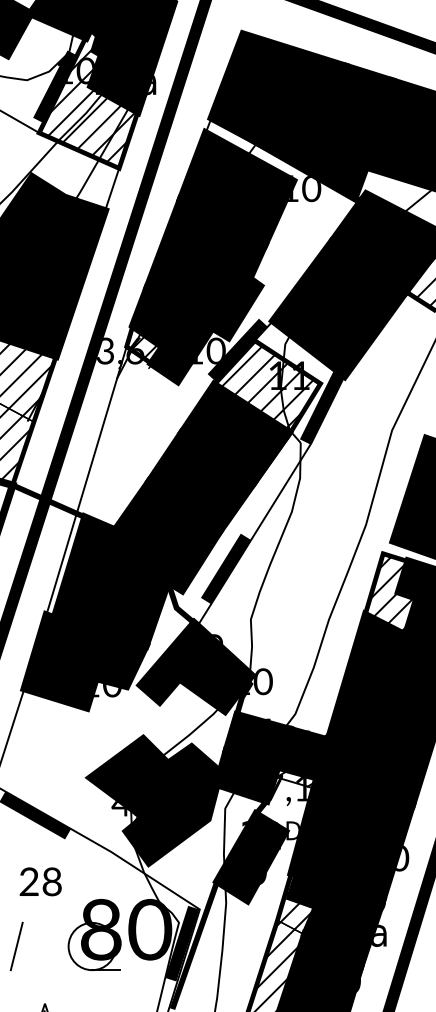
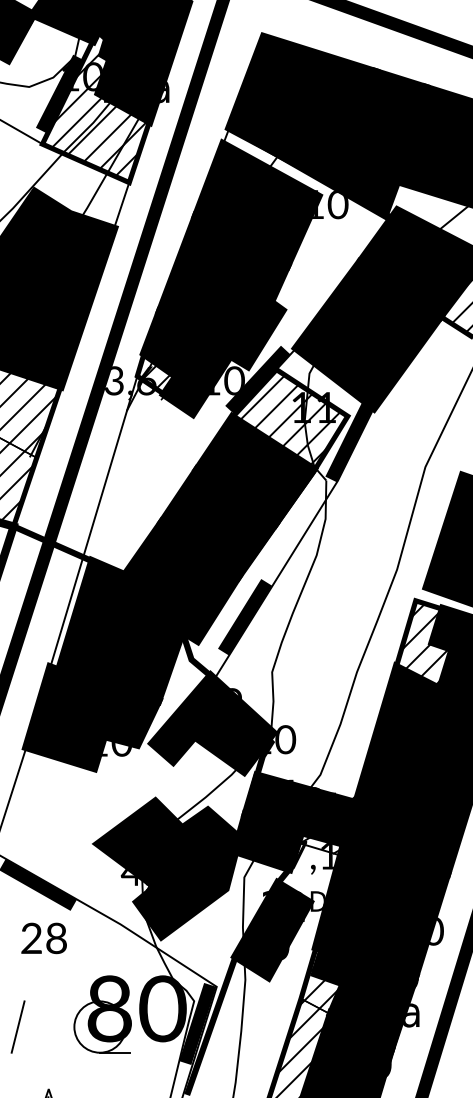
text: (40, 881) -> (43, 938), moved

